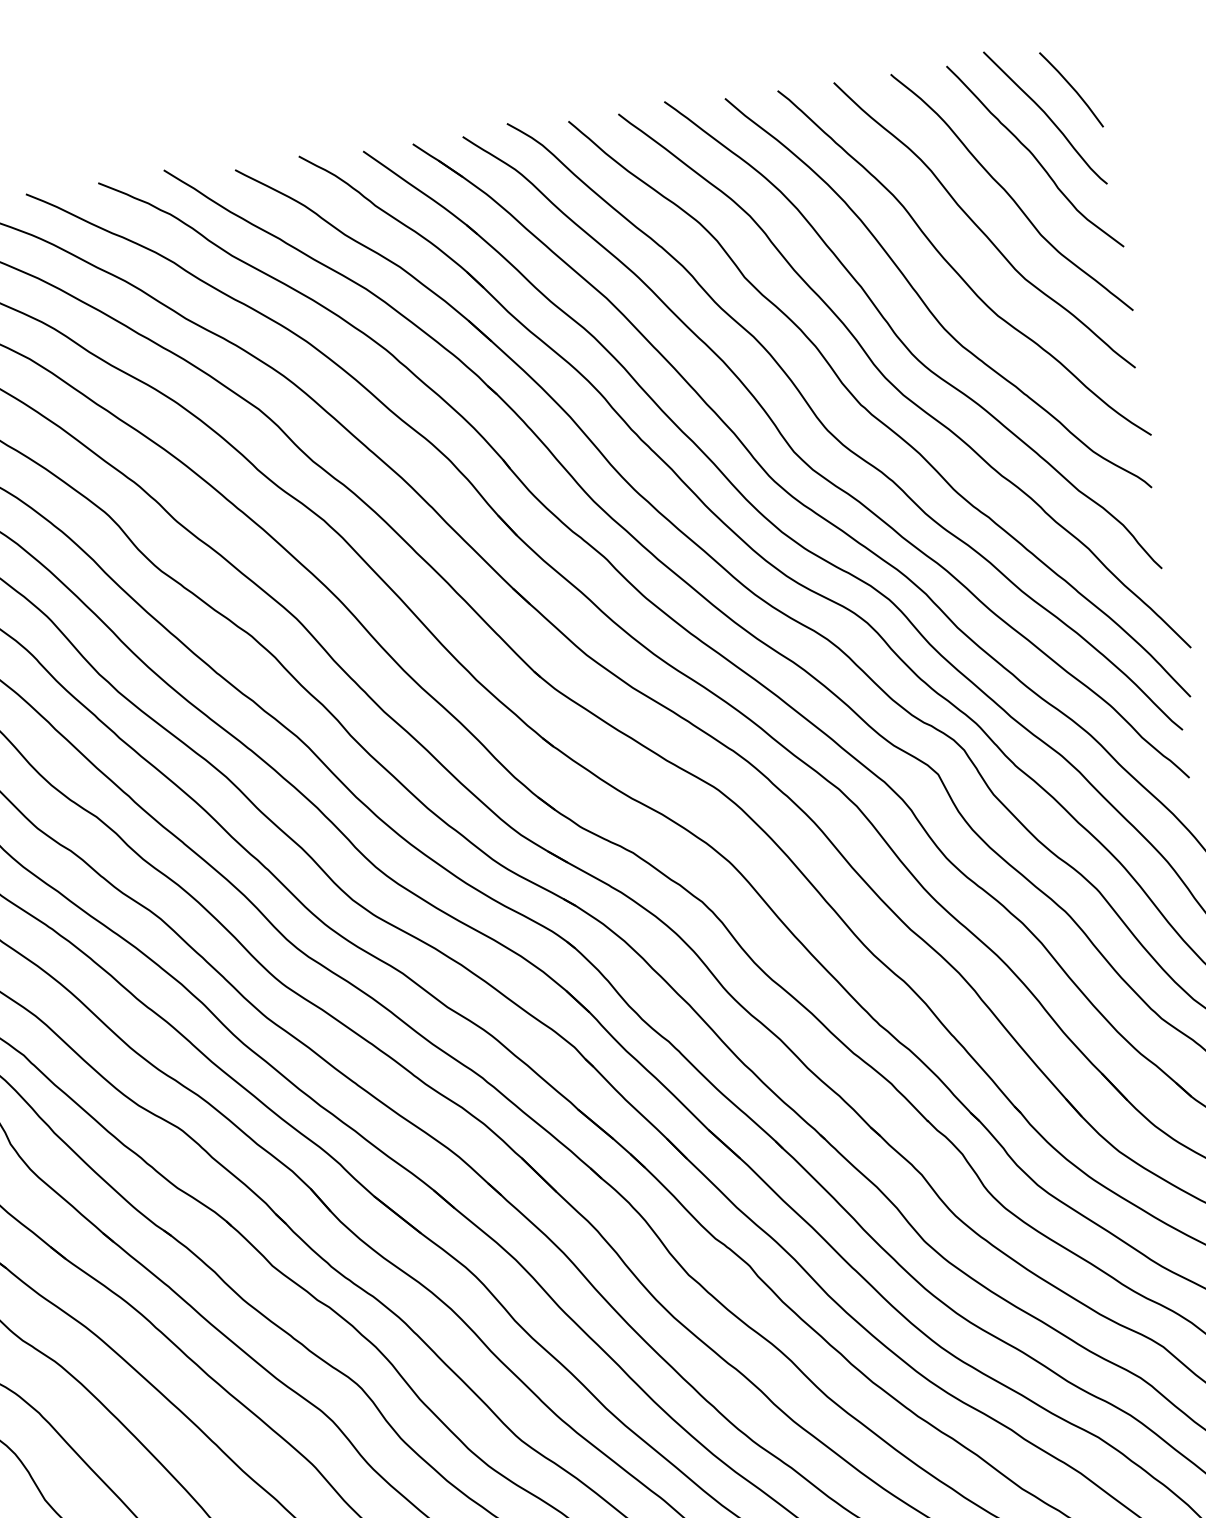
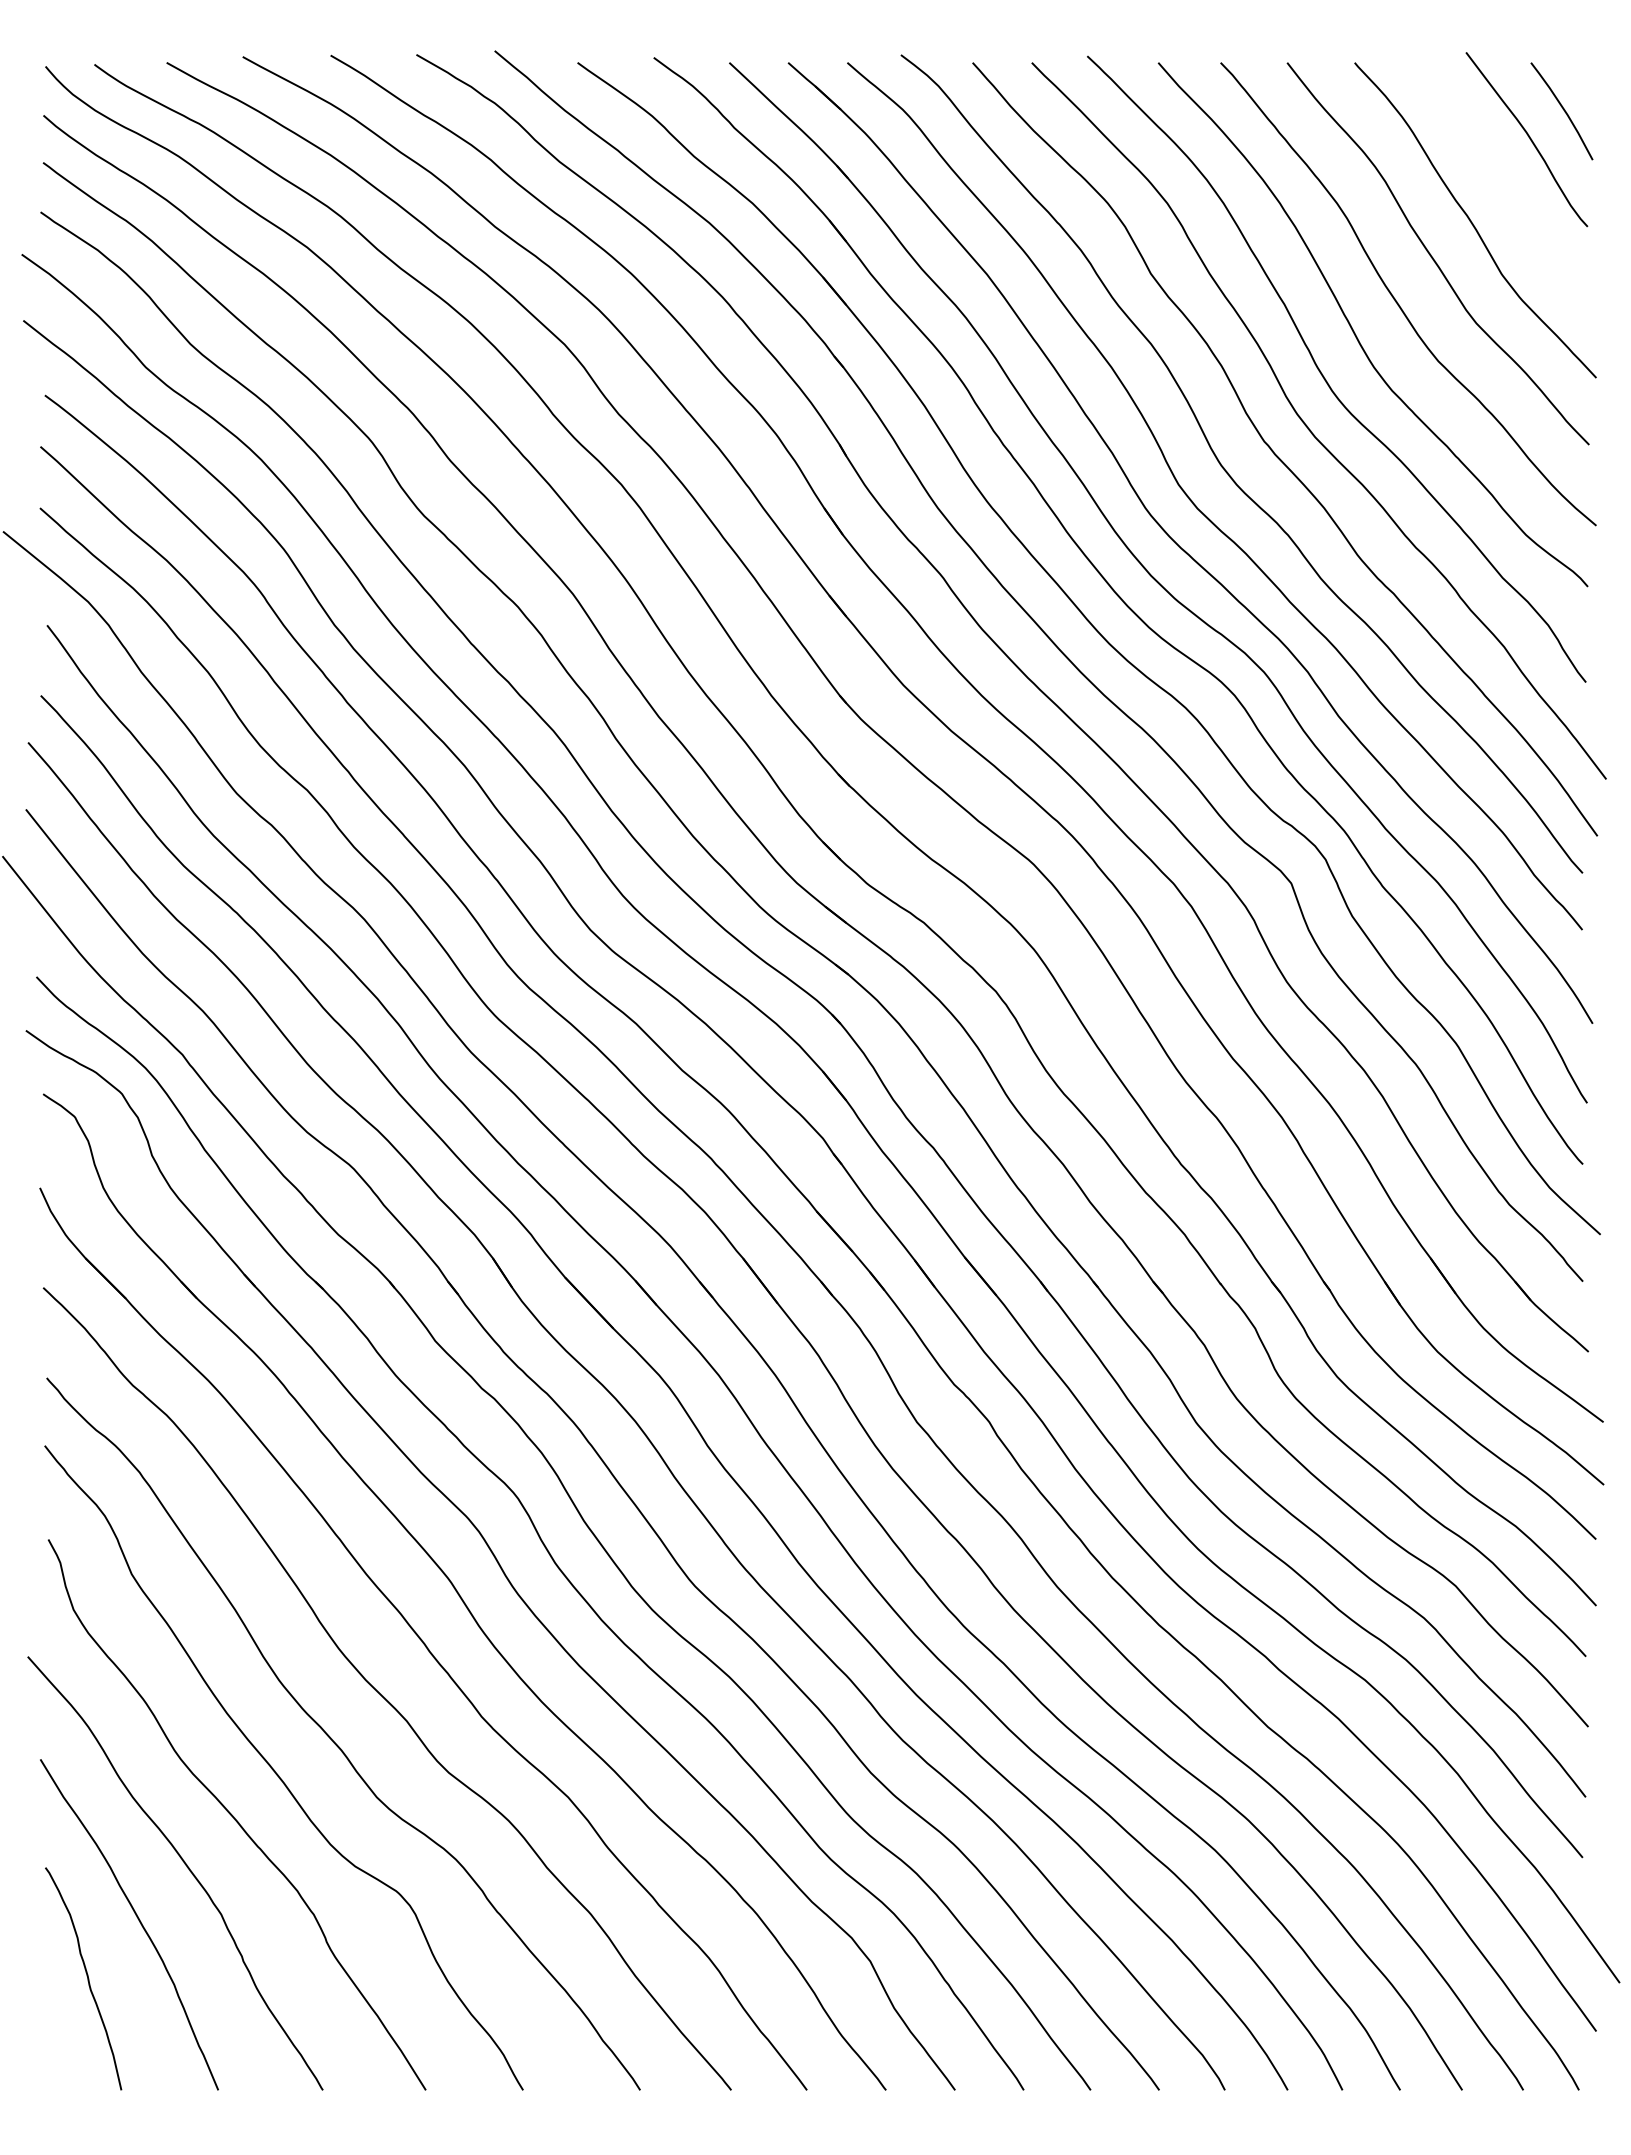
curve: (1035, 156) -> (1508, 182), removed

